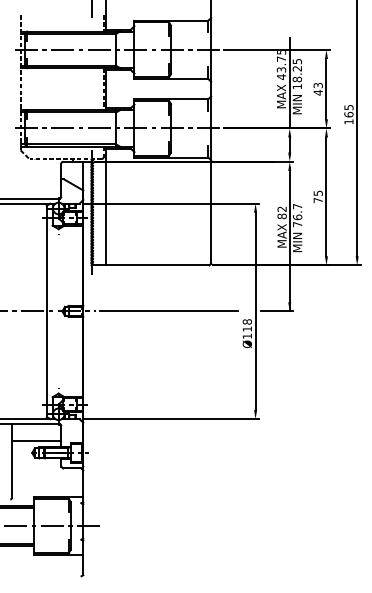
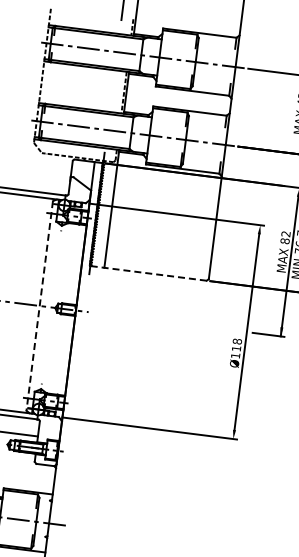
line: (150, 265) -> (148, 273), solid -> dashed
line: (46, 311) -> (39, 306), solid -> dashed
line: (168, 311) -> (160, 321), removed

